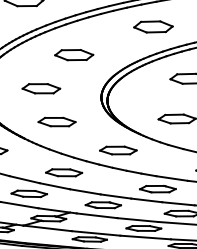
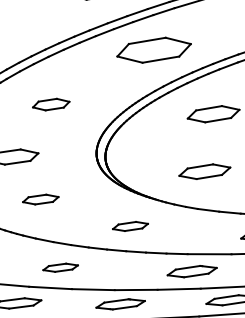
part: (153, 26) -> (154, 49), size x1.4
part: (74, 55) -> (51, 104), size x0.7
part: (56, 121) -> (39, 198), size x0.7
part: (118, 150) -> (130, 226), size x0.7
part: (64, 172) -> (60, 267), size x0.7

